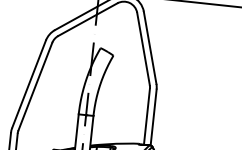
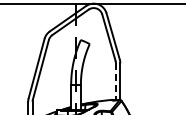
line: (146, 116) -> (115, 81), solid -> dashed

